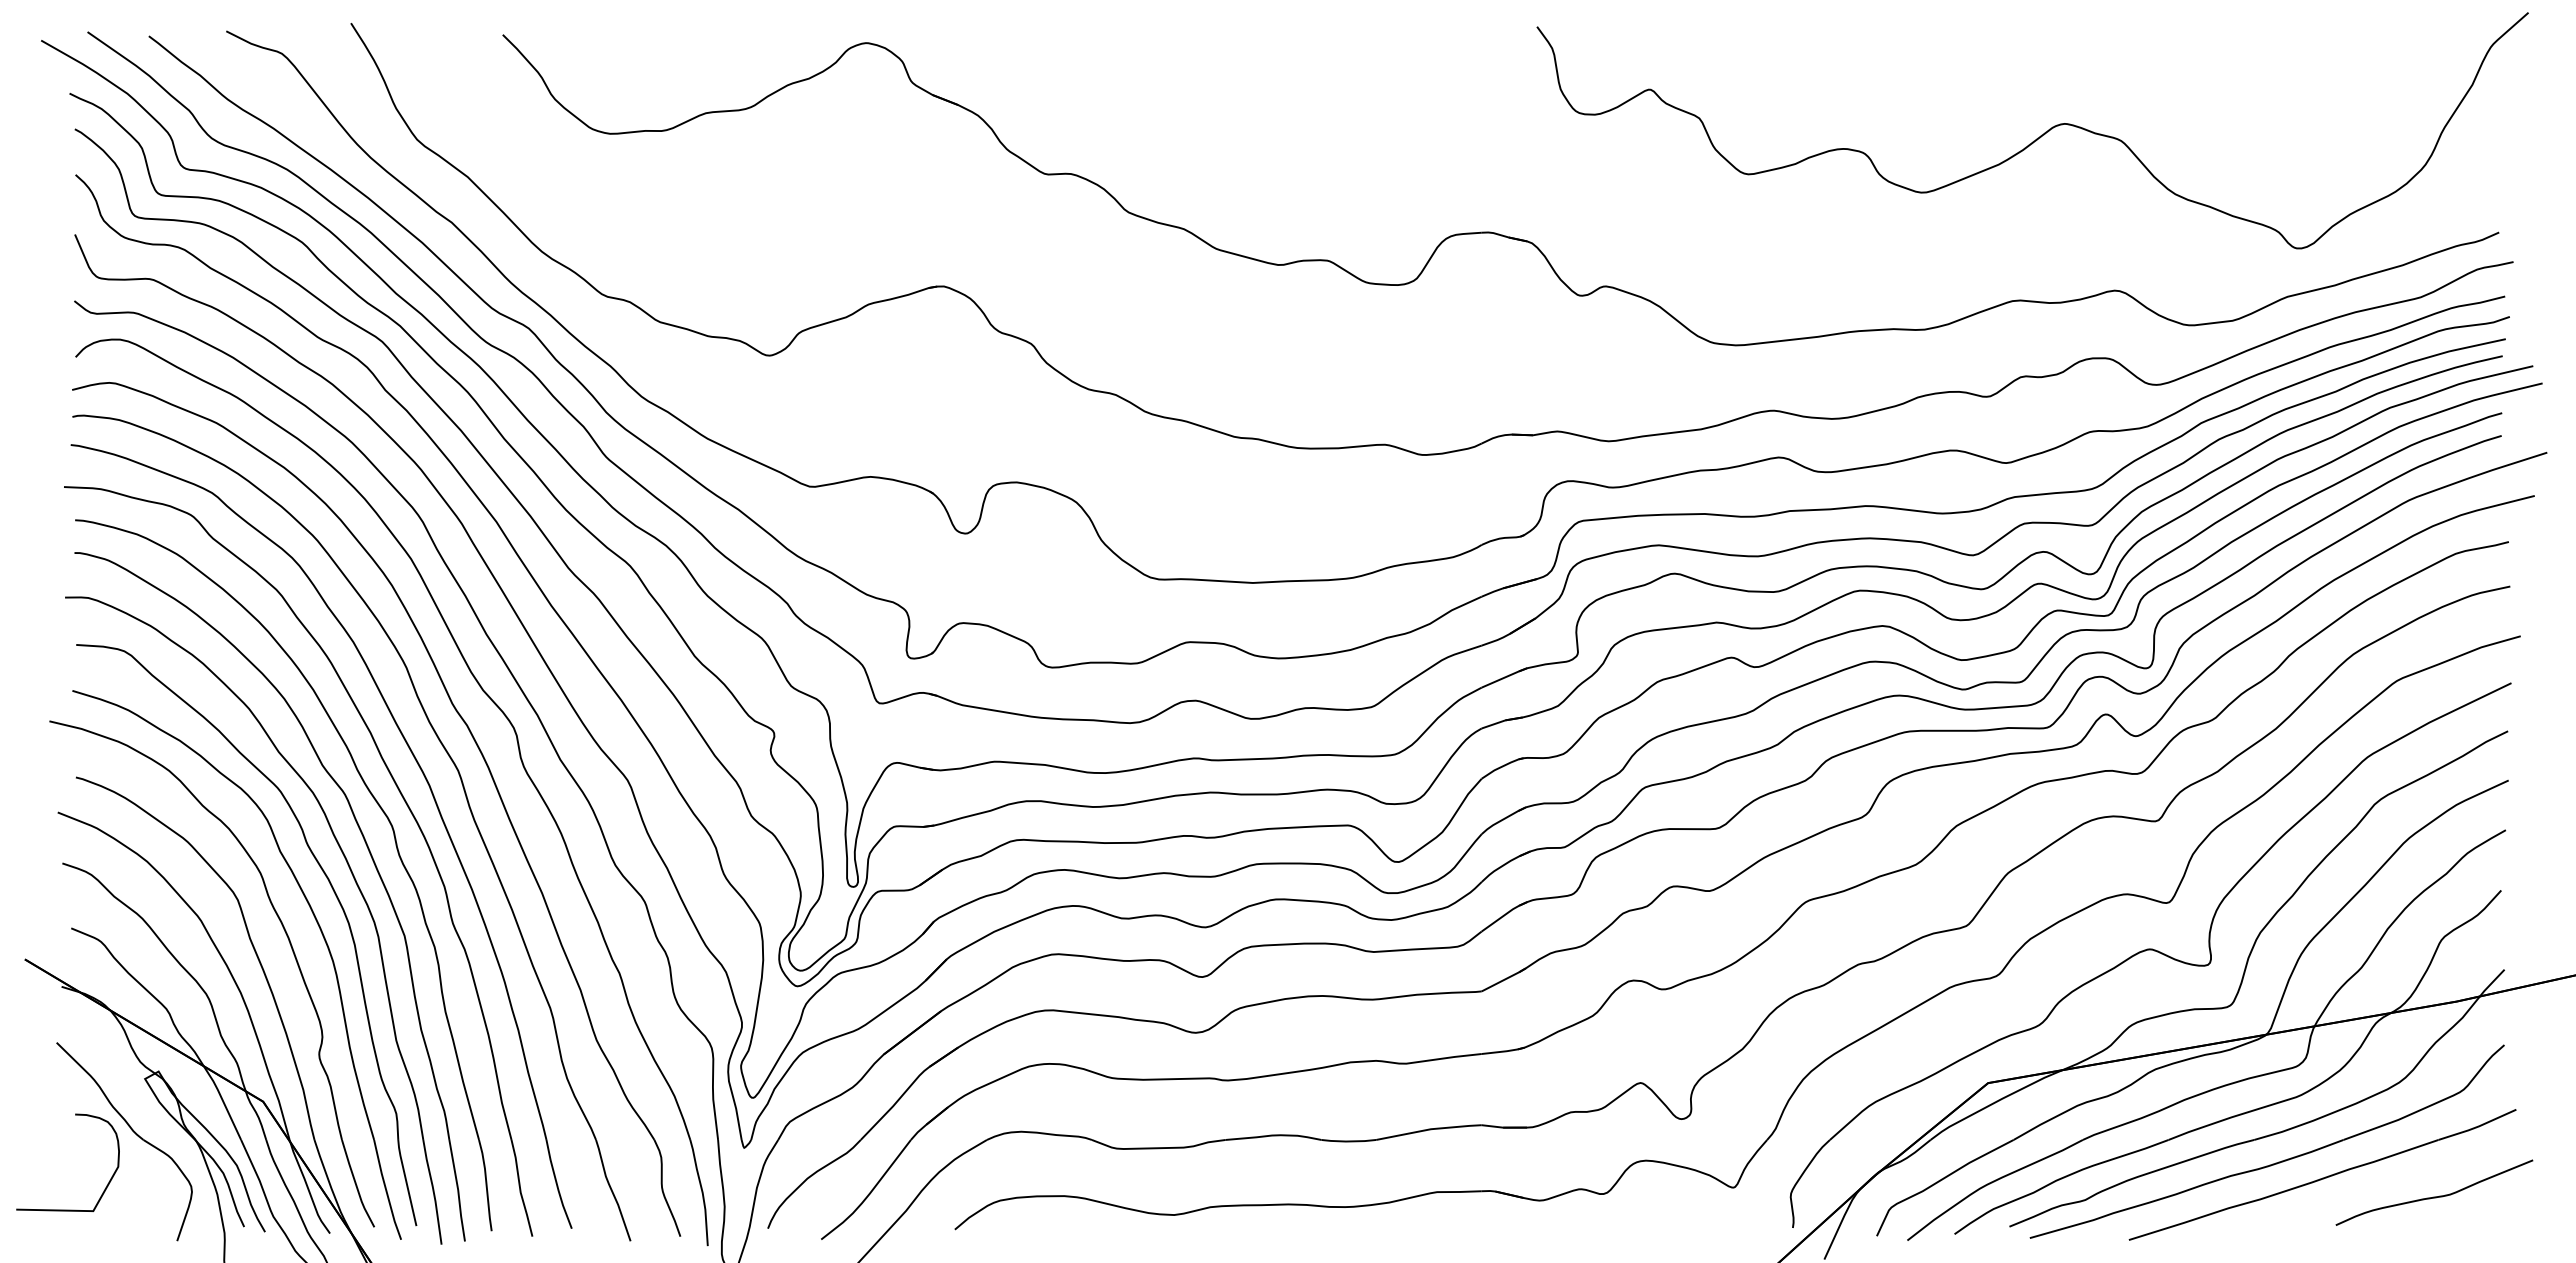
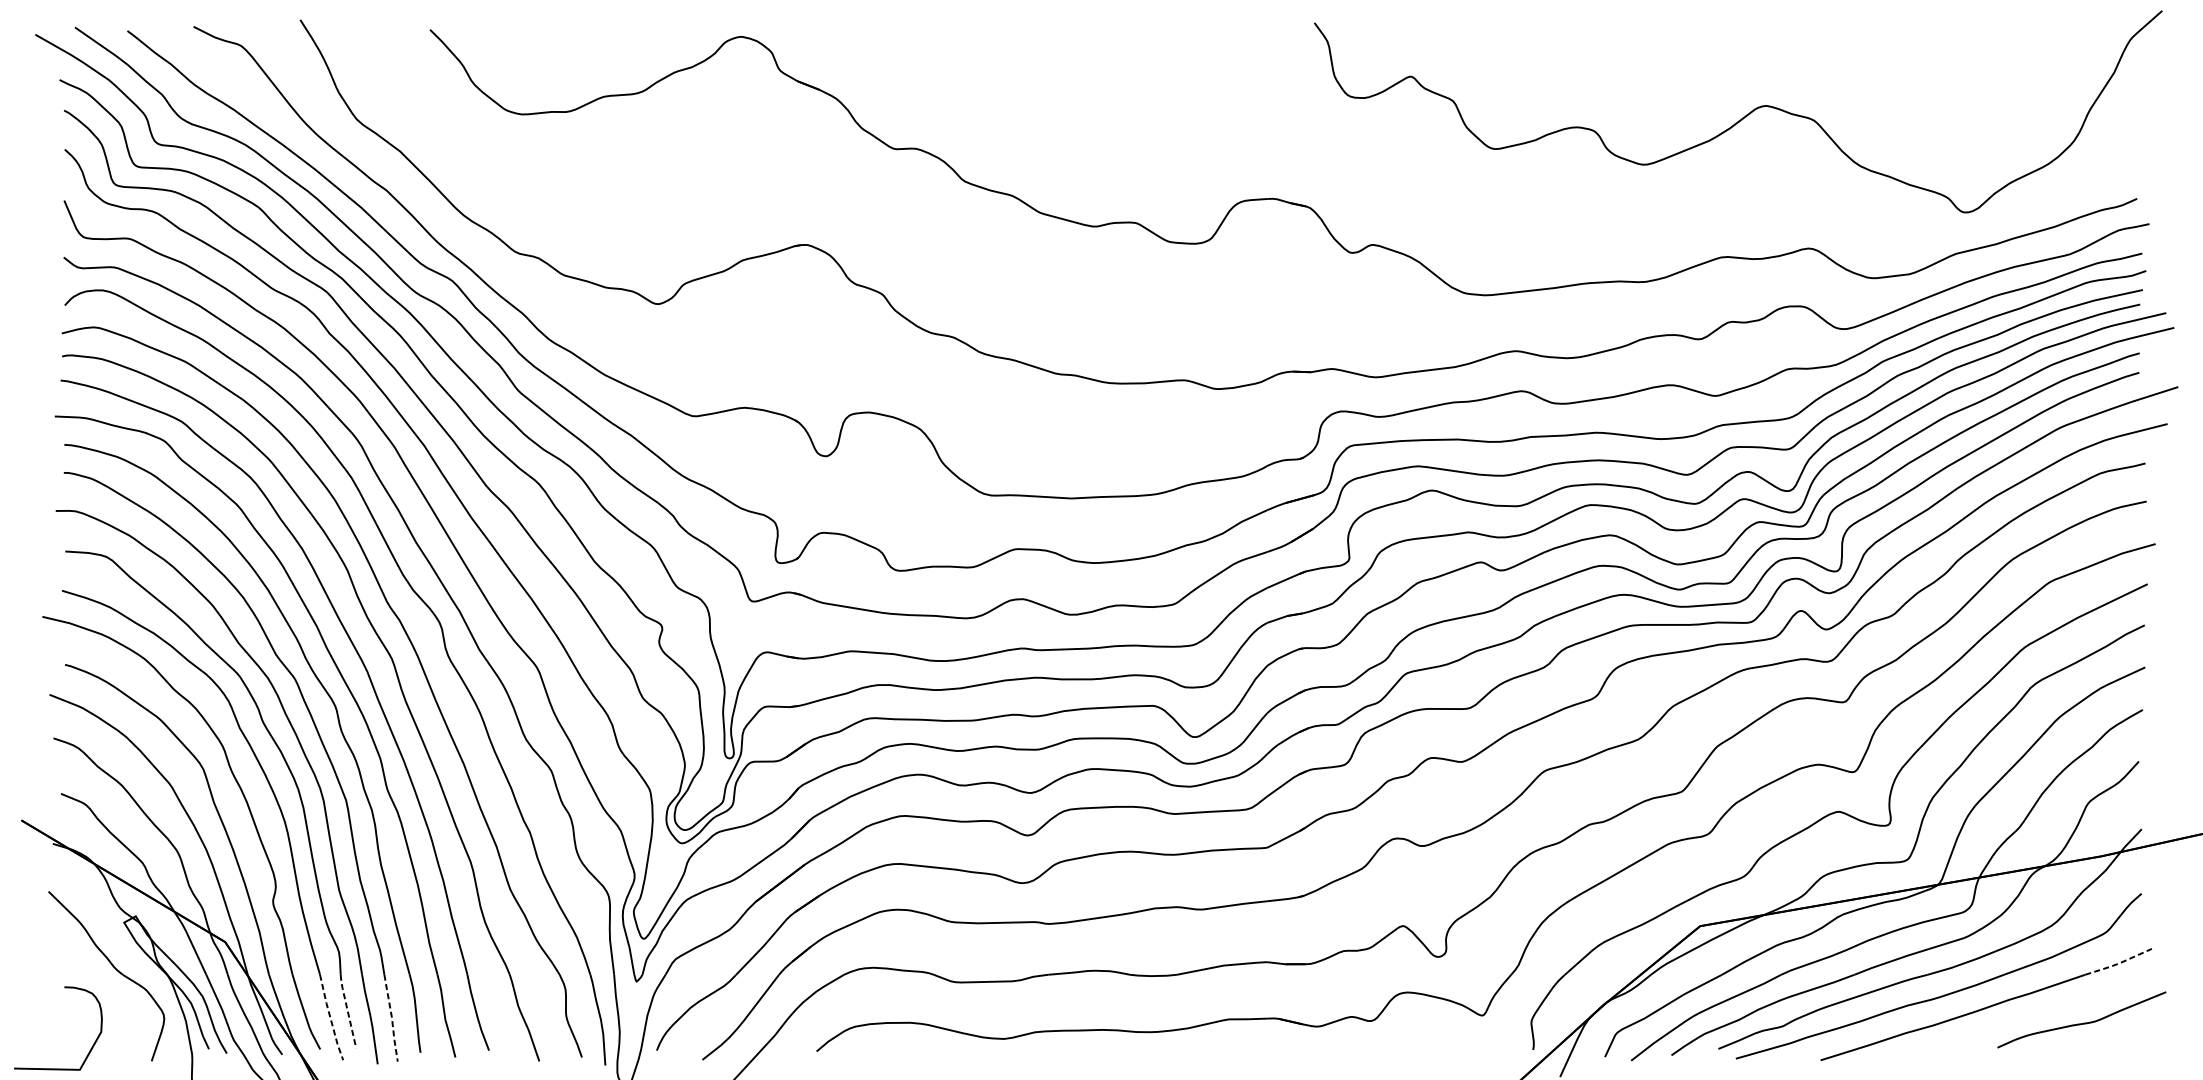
line: (2478, 1126) -> (2119, 963), solid -> dashed
line: (406, 1181) -> (347, 1010), solid -> dashed
curve: (107, 1183) -> (92, 1046), moved
line: (386, 1190) -> (330, 1018), solid -> dashed
line: (458, 1190) -> (392, 1018), solid -> dashed

